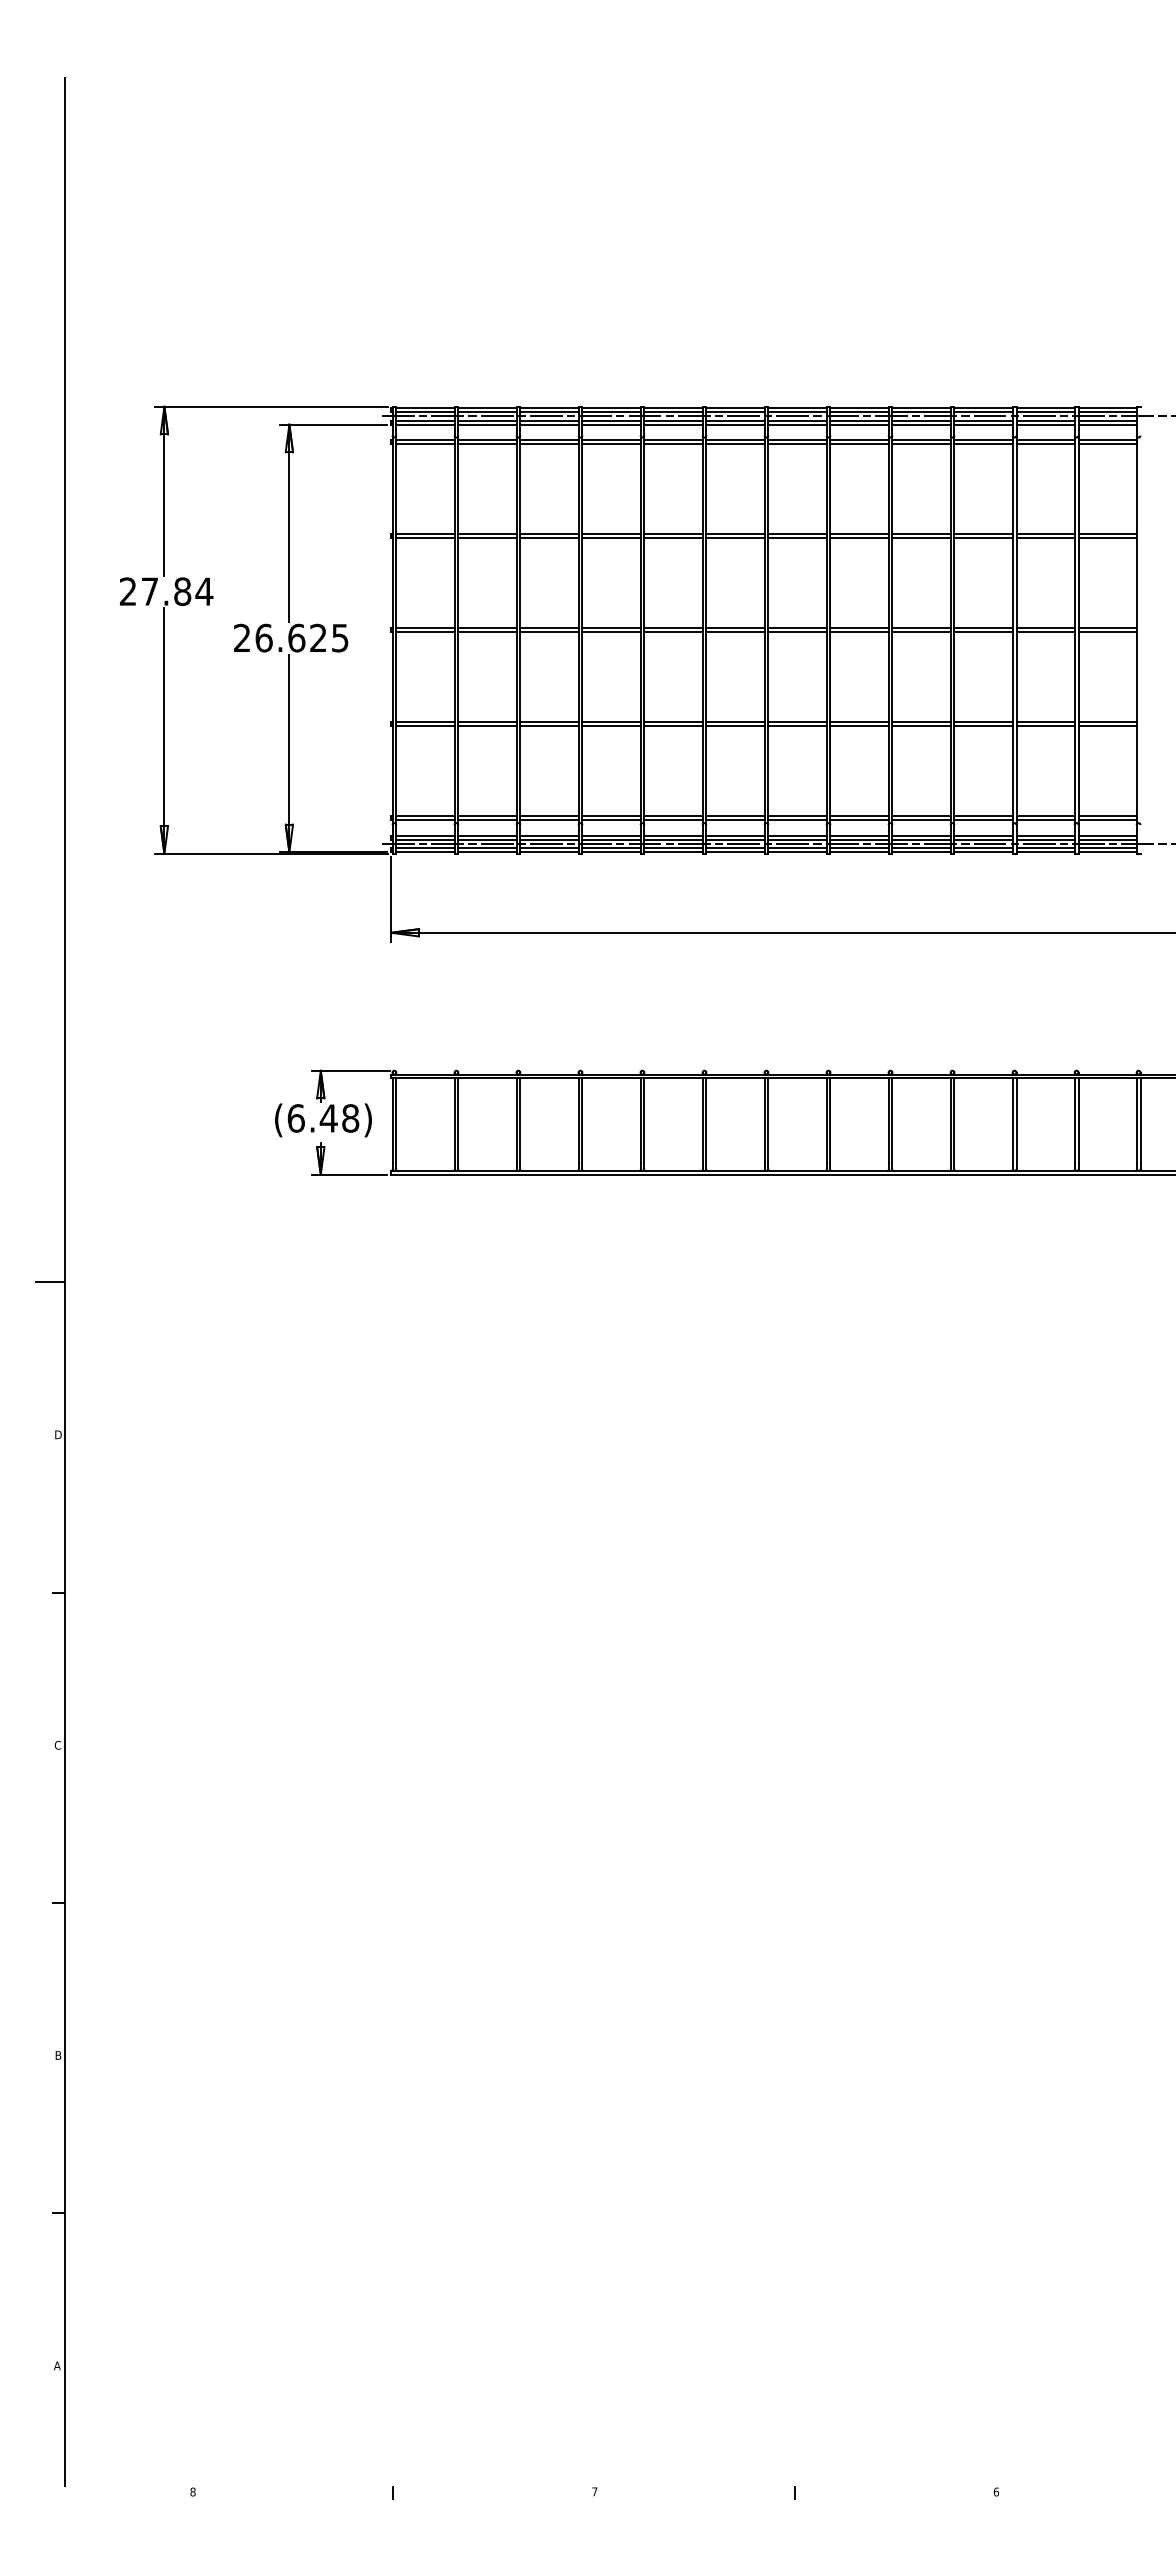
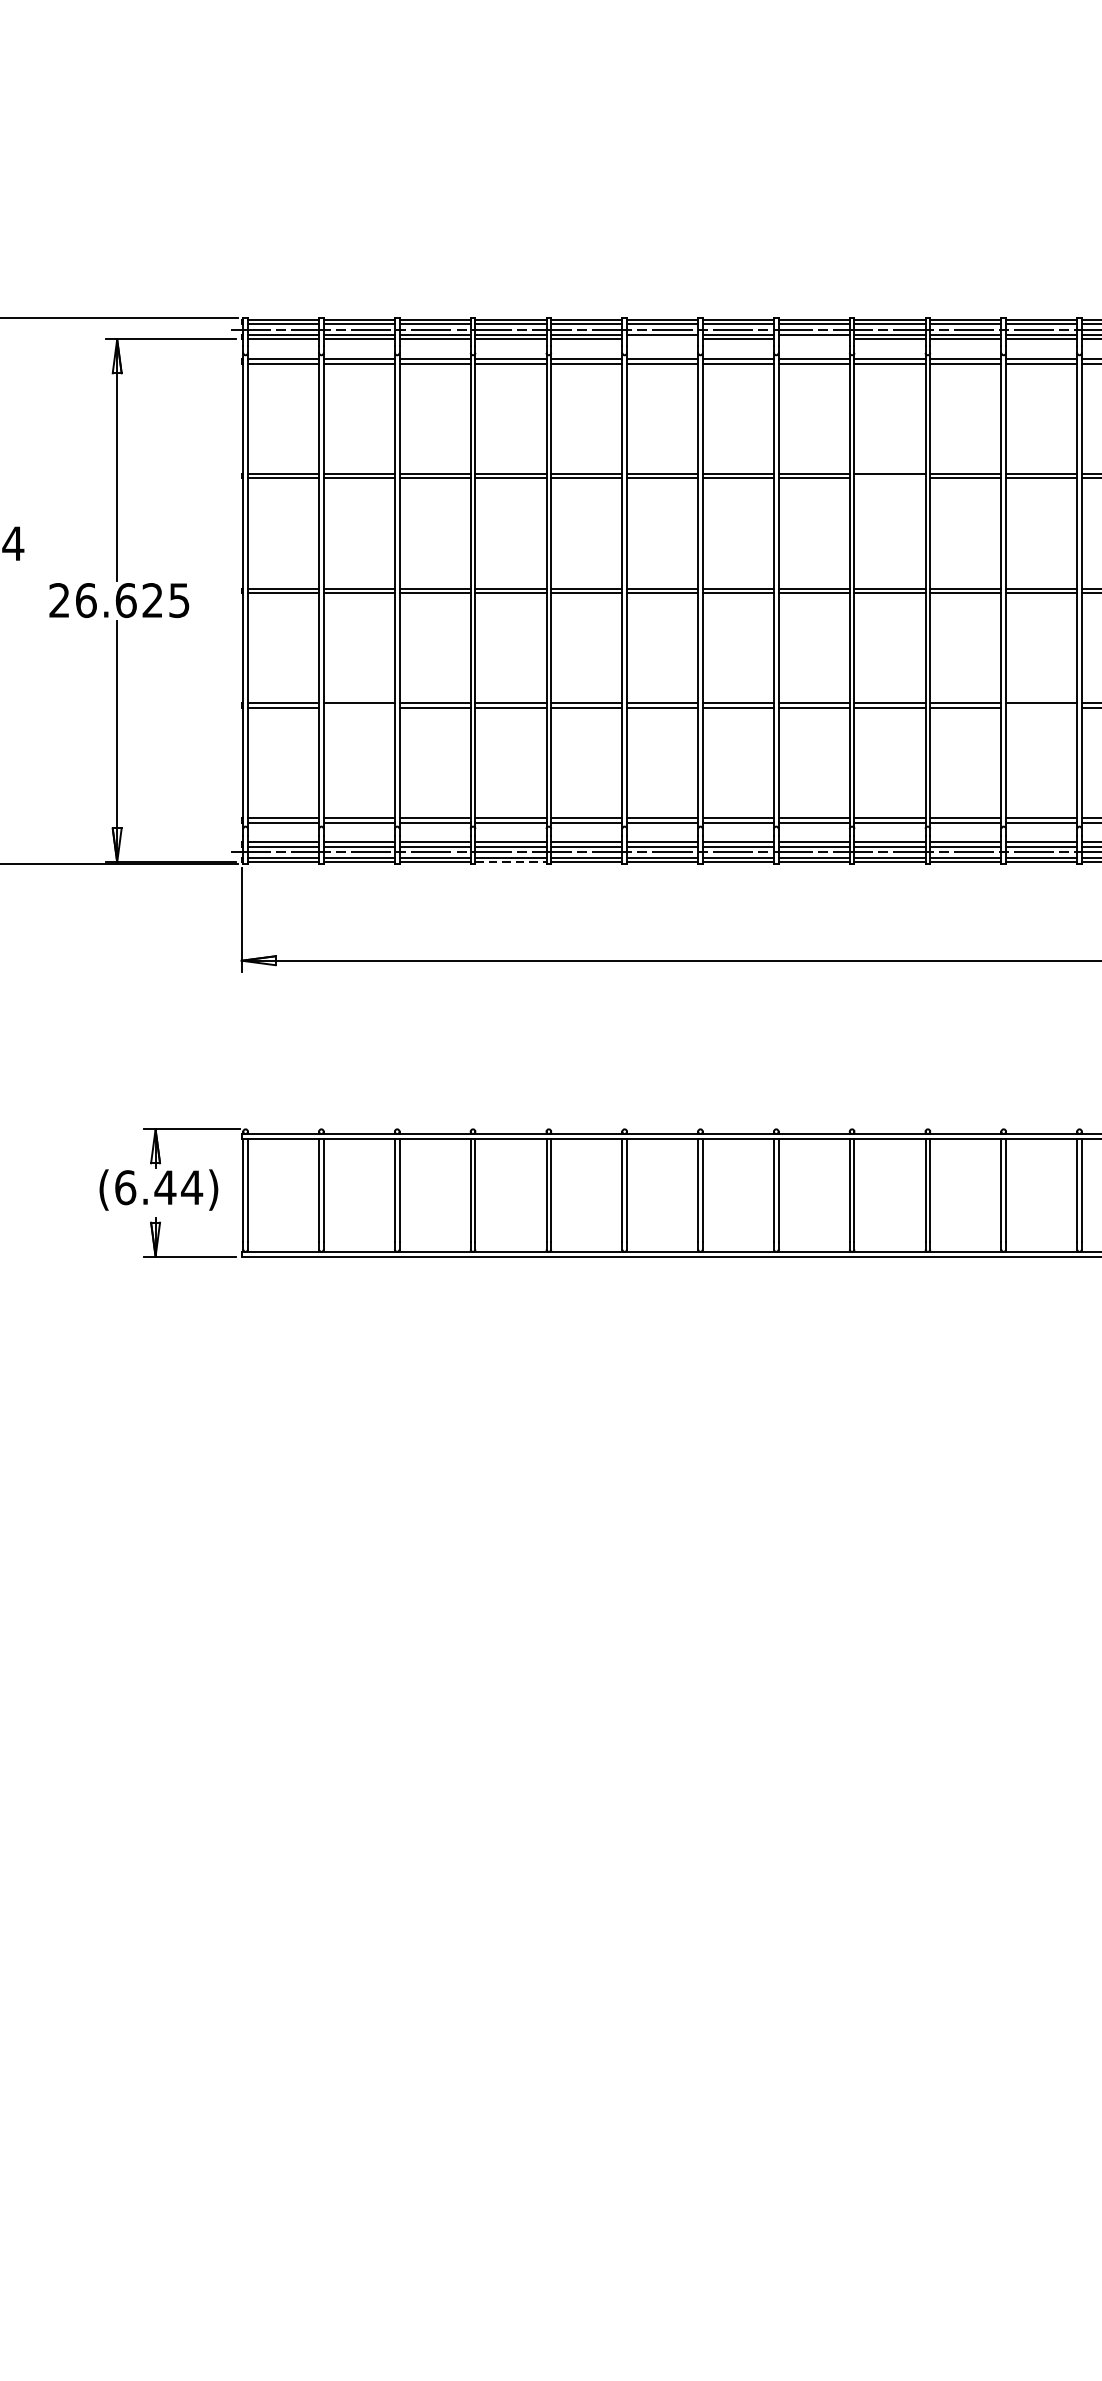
line: (735, 424) -> (662, 339), removed
line: (859, 424) -> (814, 339), removed
line: (921, 538) -> (889, 478), removed
line: (487, 726) -> (359, 708), removed
line: (1045, 726) -> (1041, 708), removed
line: (611, 852) -> (510, 862), solid -> dashed
text: (350, 1118) -> (191, 1187), (6.48) -> (6.44)

